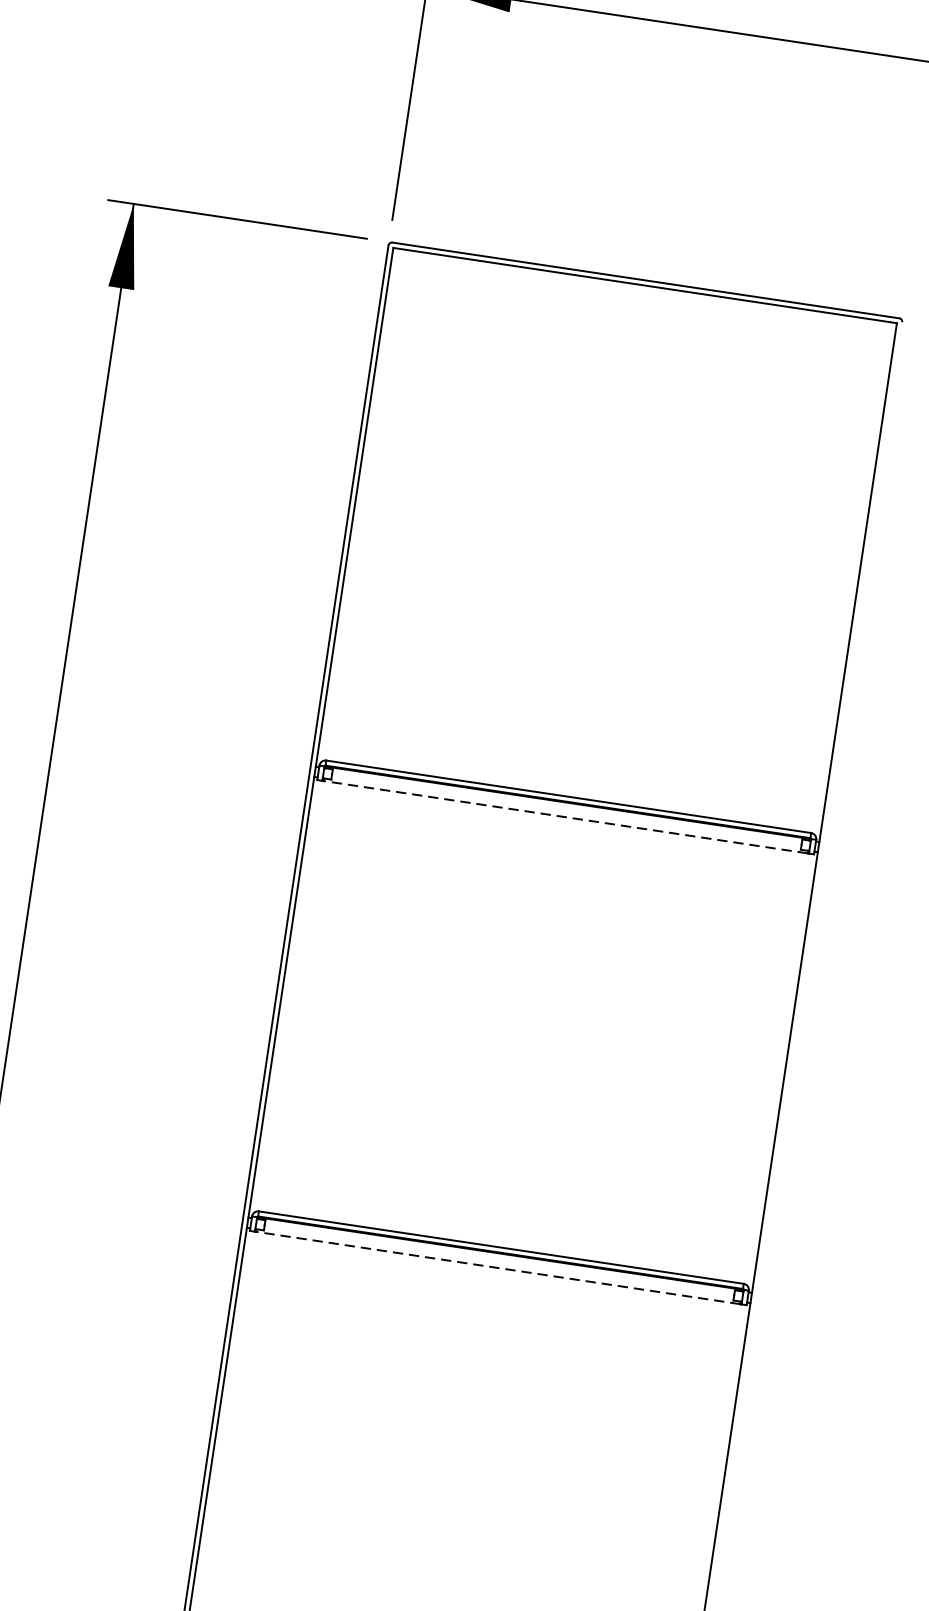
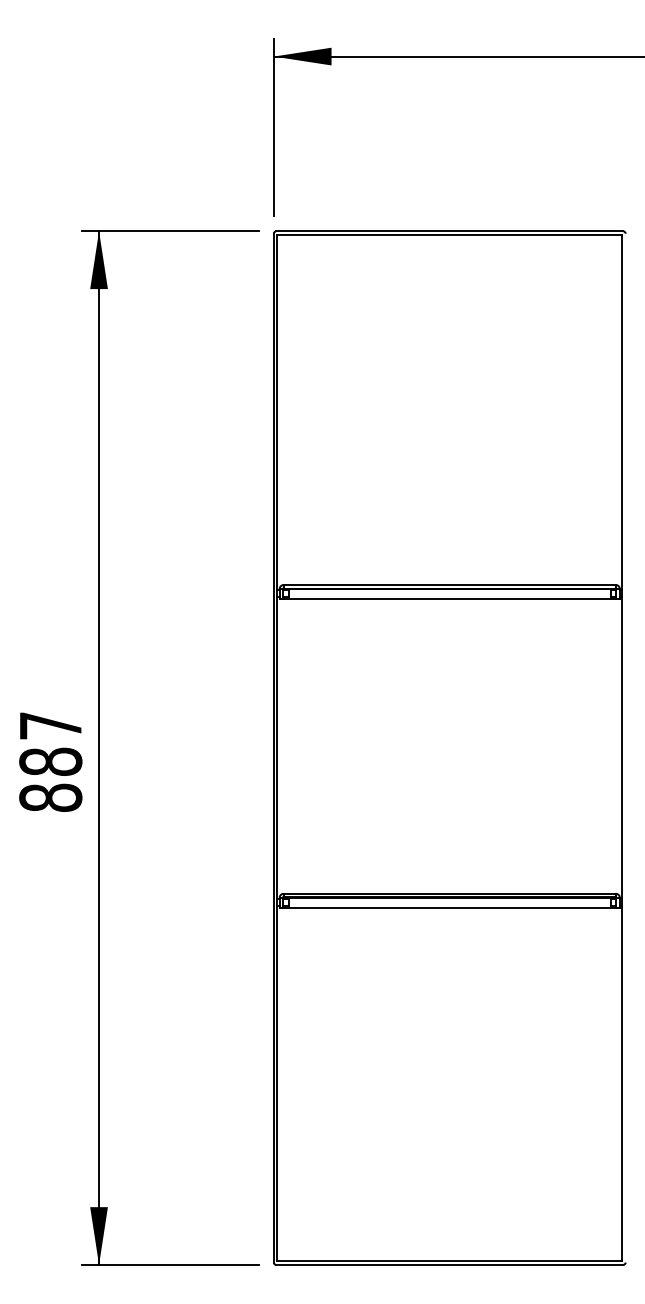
line: (565, 816) -> (449, 598), dashed -> solid
line: (497, 1267) -> (449, 907), dashed -> solid

